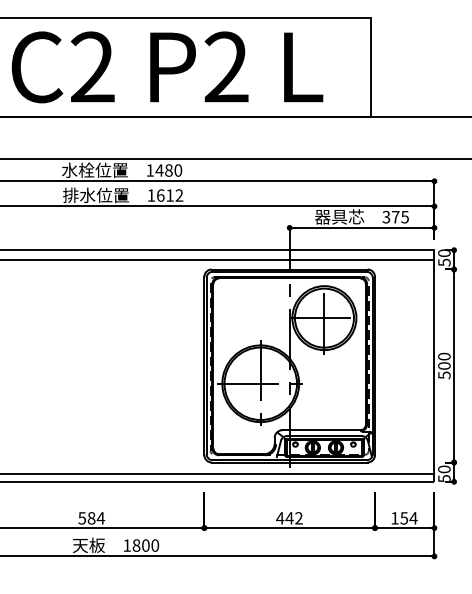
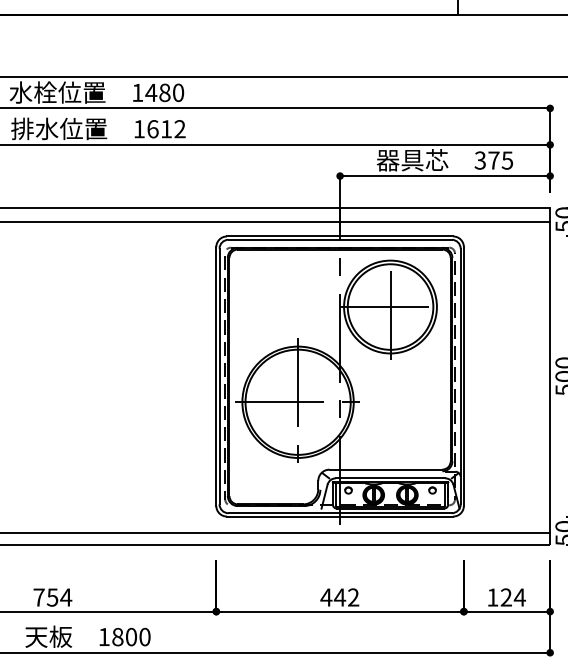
text: (86, 518) -> (45, 597), 584 -> 754
text: (404, 518) -> (506, 597), 154 -> 124

